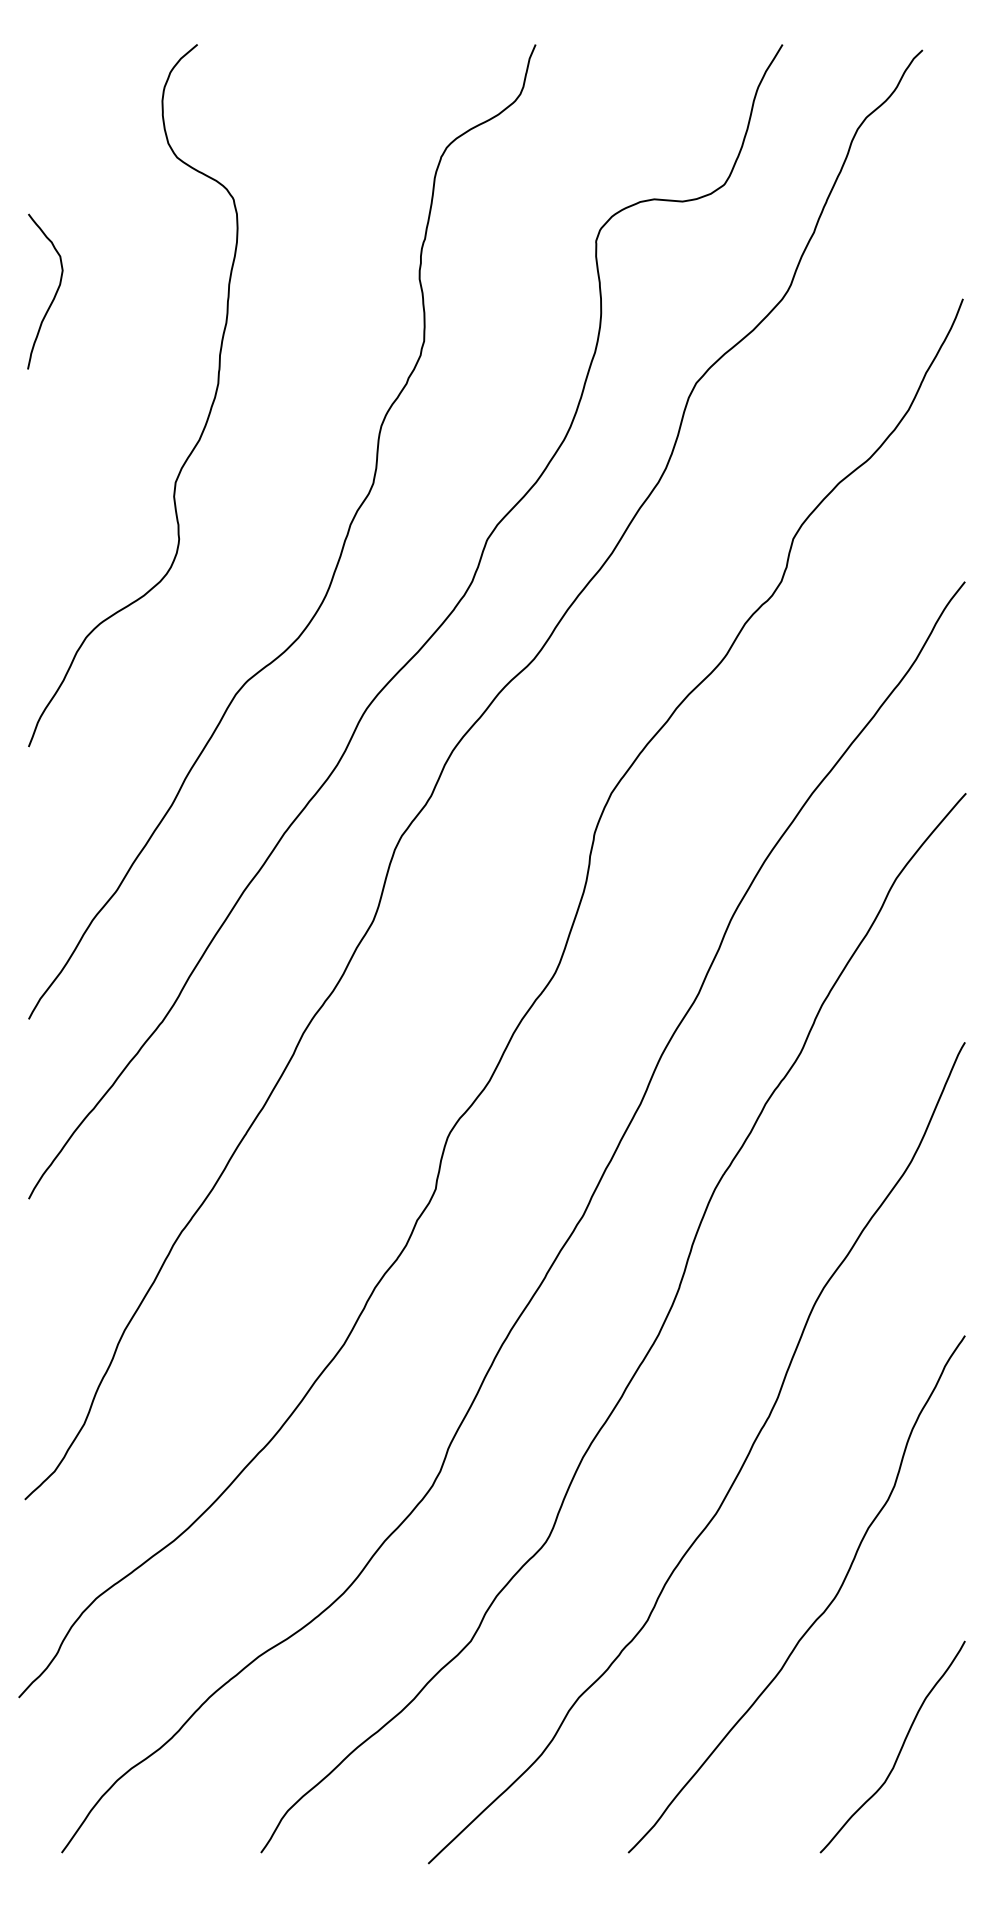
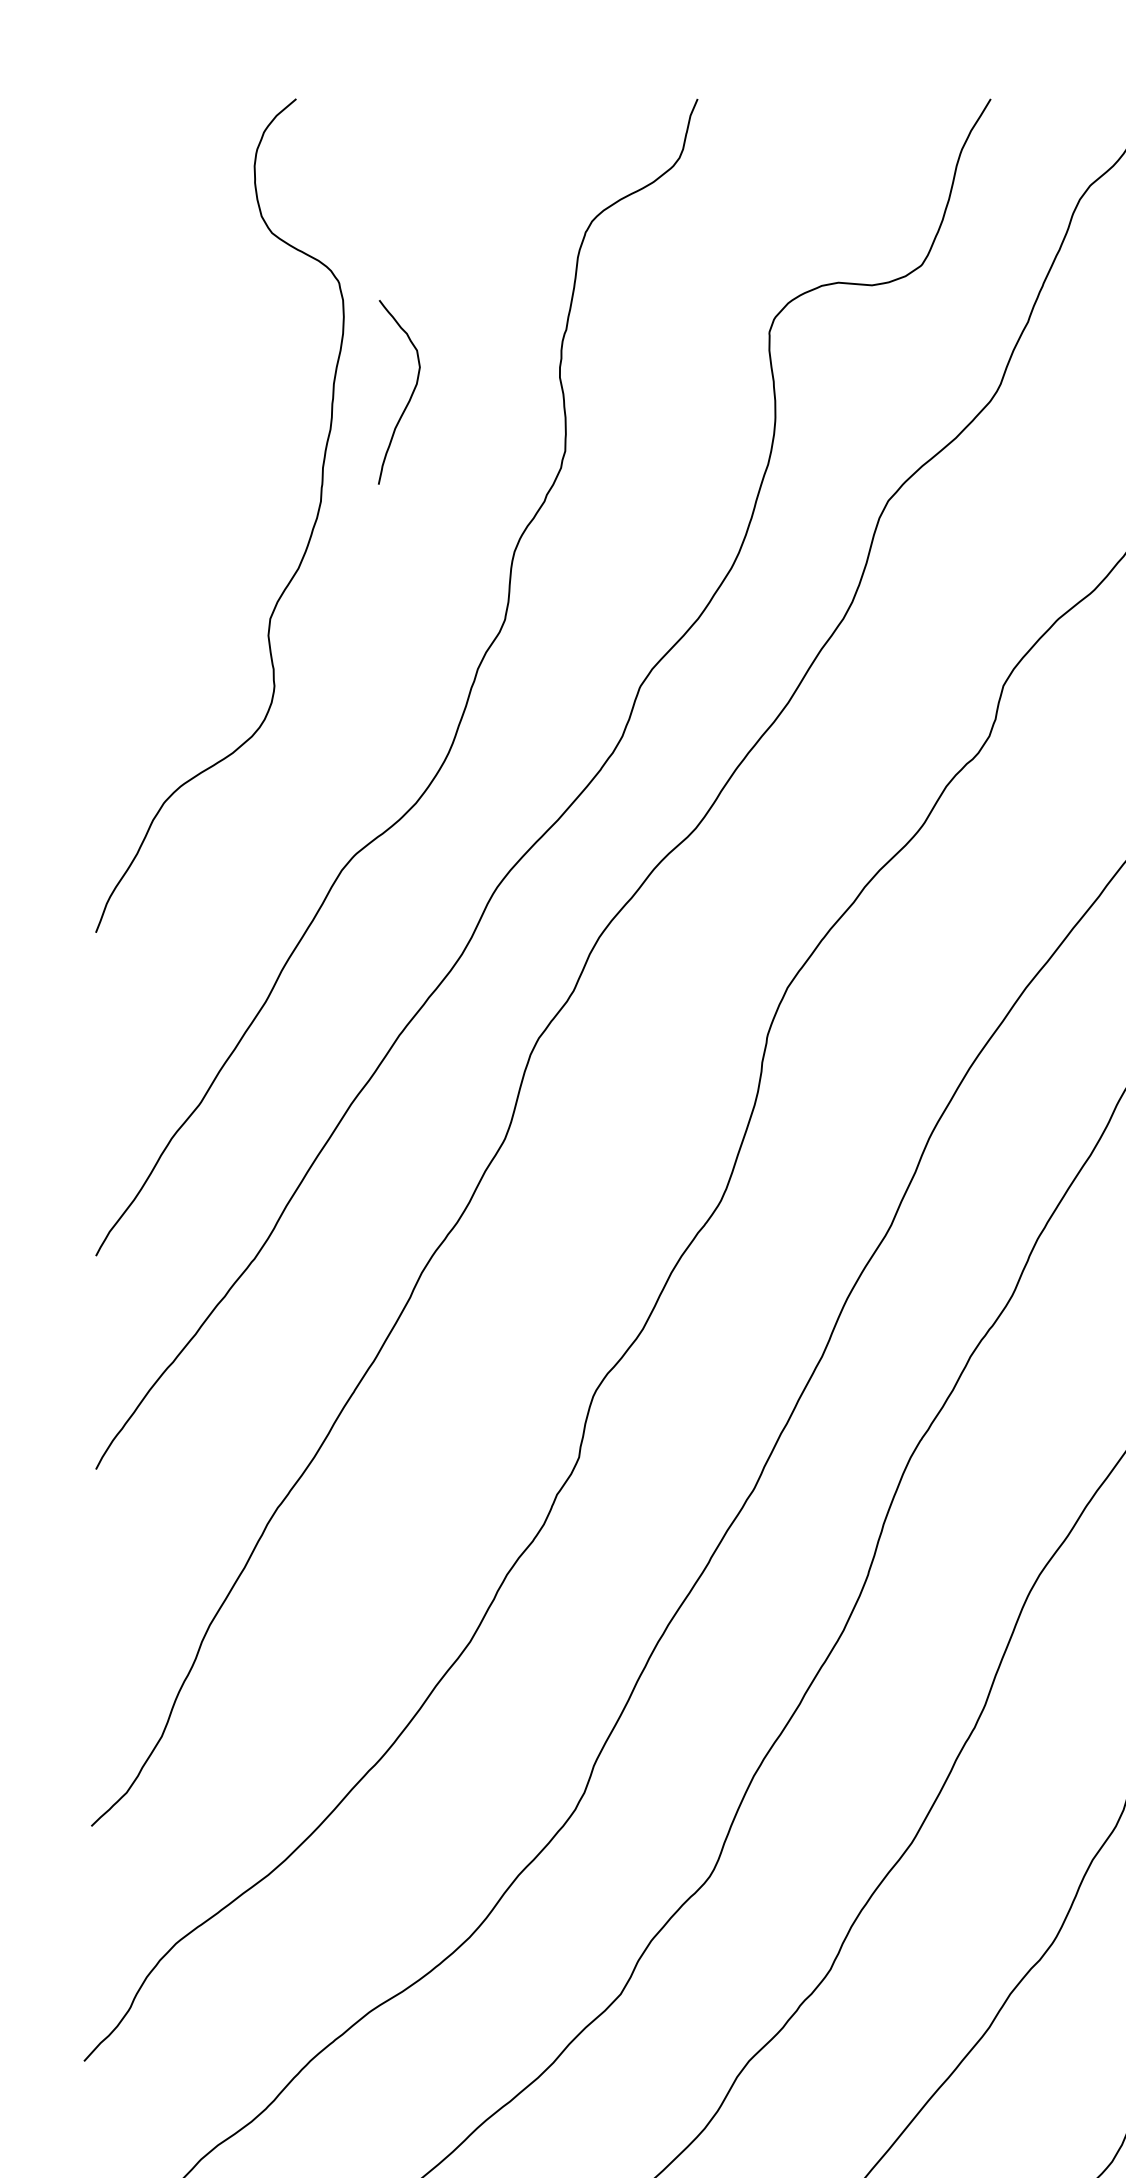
curve: (54, 294) -> (410, 395), moved

